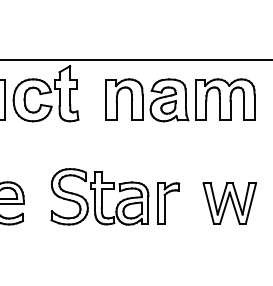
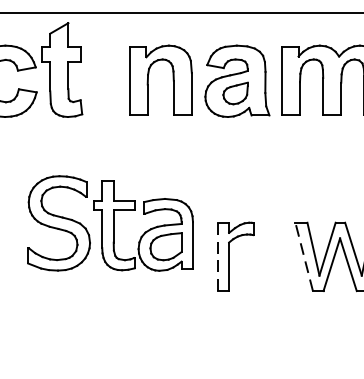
part: (99, 196) -> (109, 222), moved
line: (157, 203) -> (216, 256), solid -> dashed
line: (208, 203) -> (303, 256), solid -> dashed

